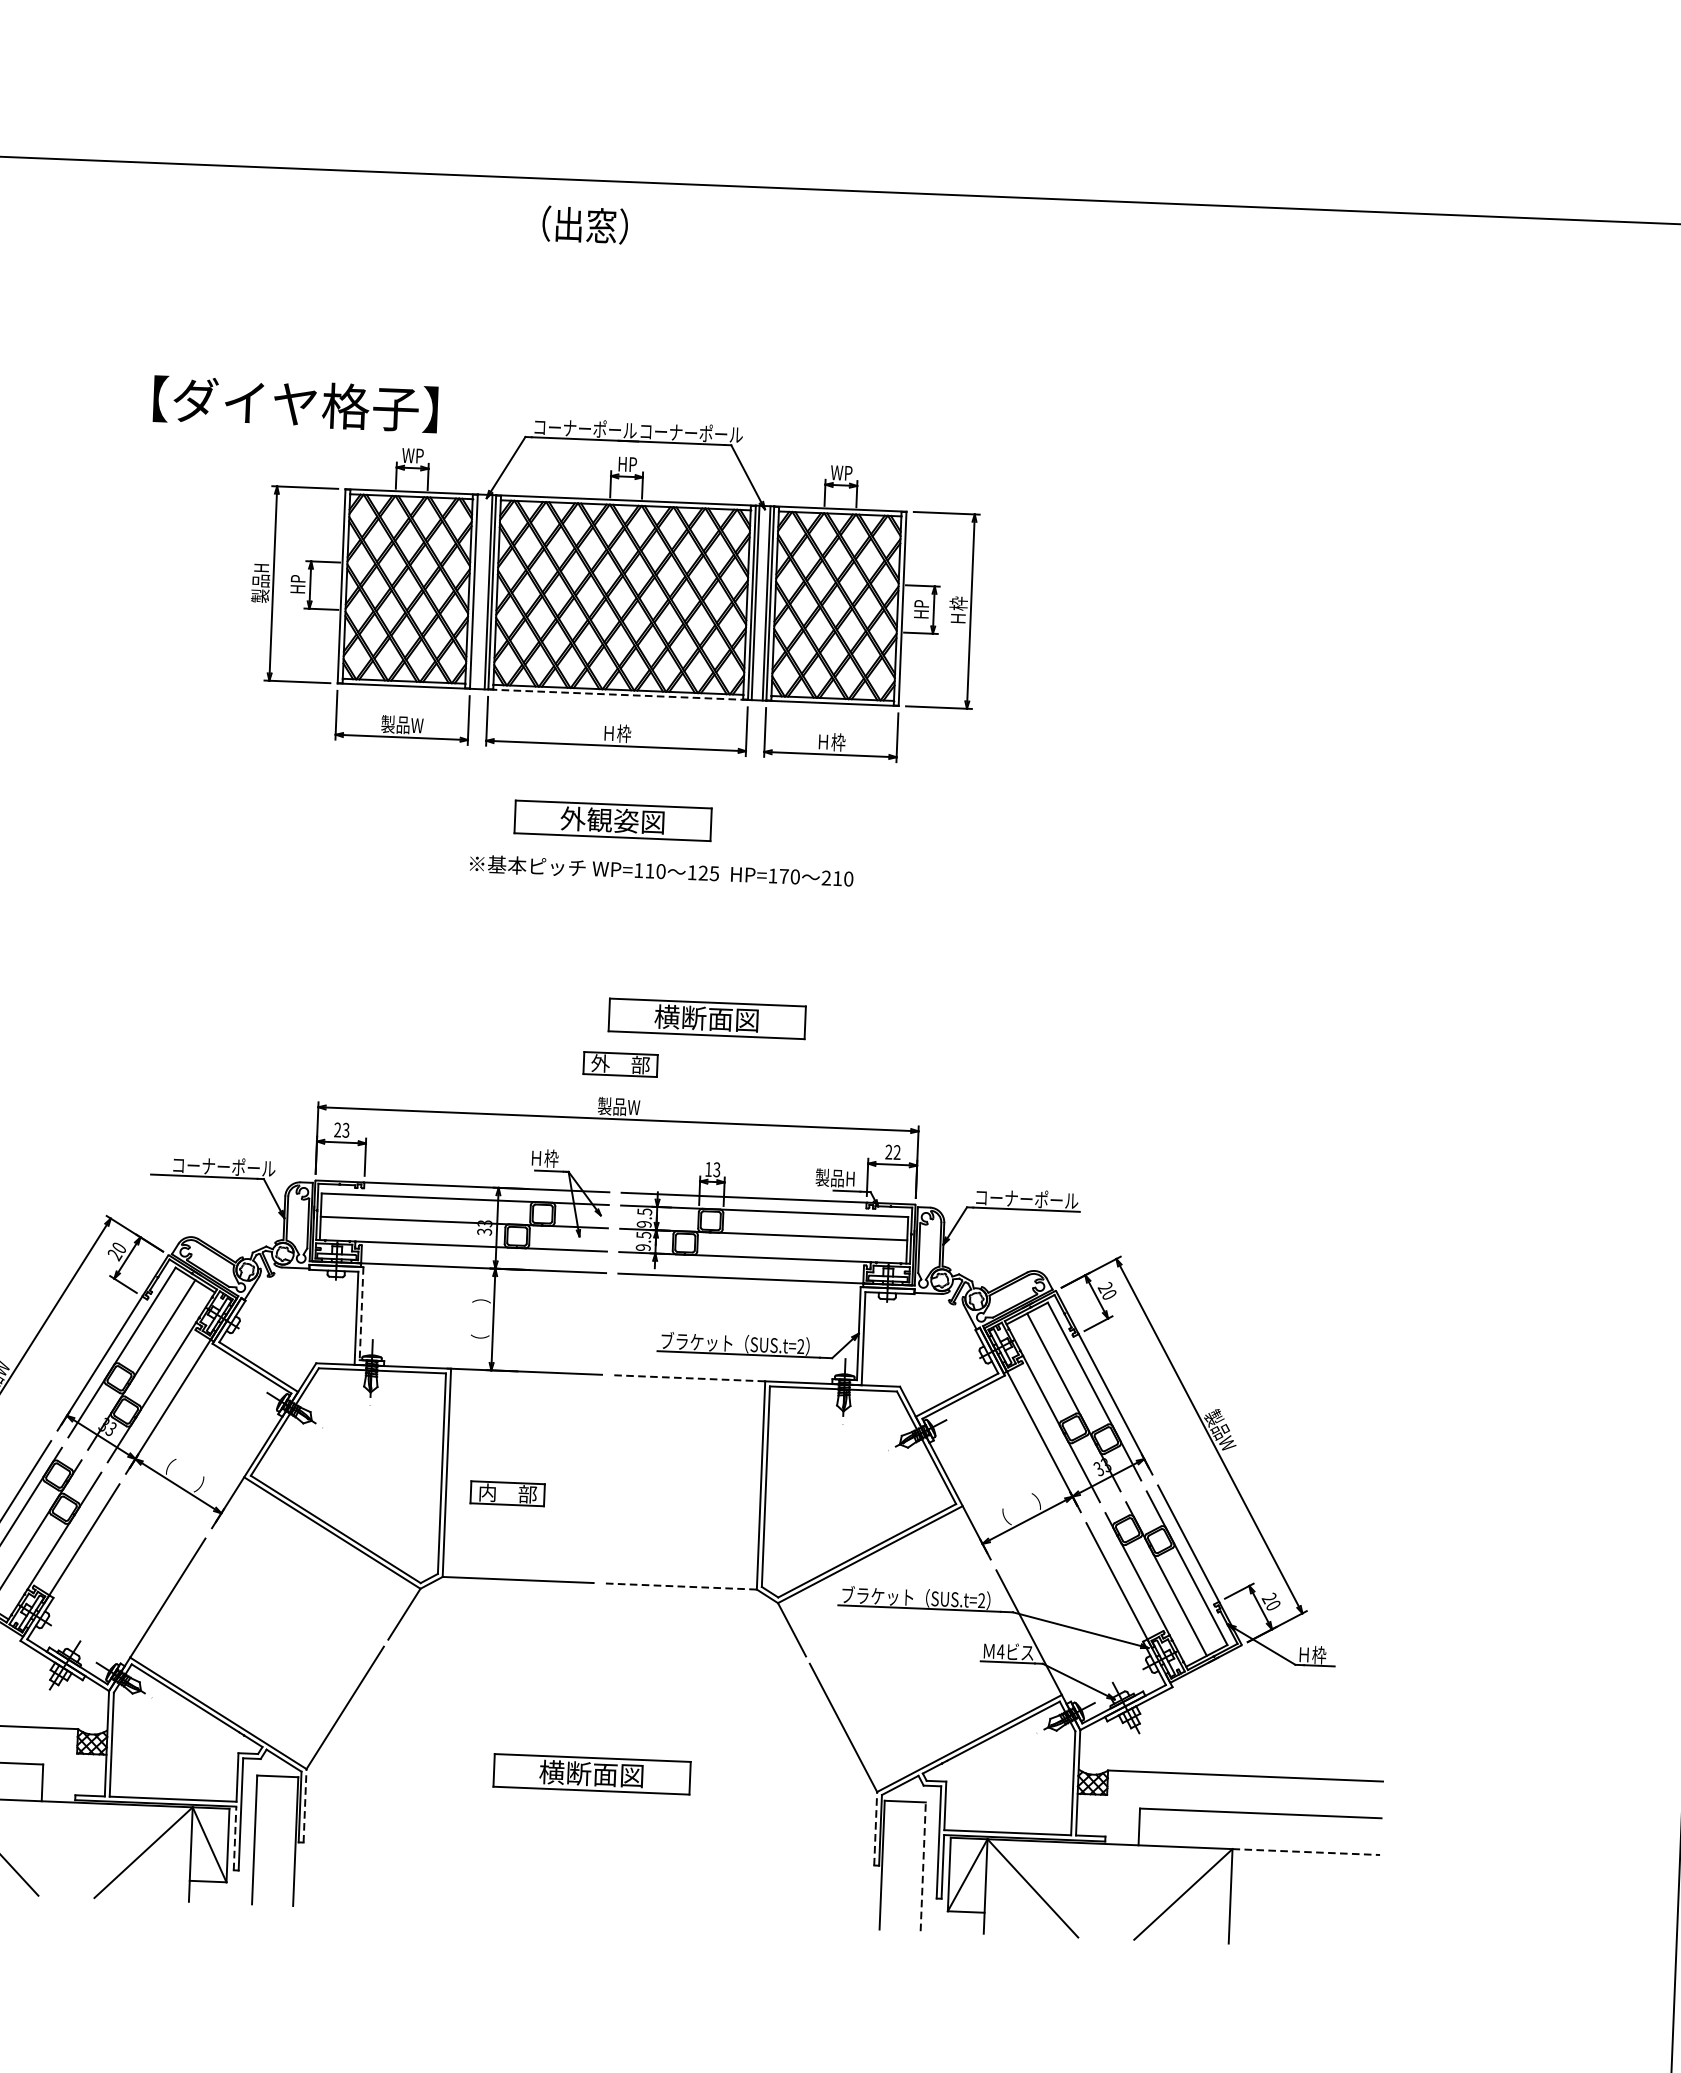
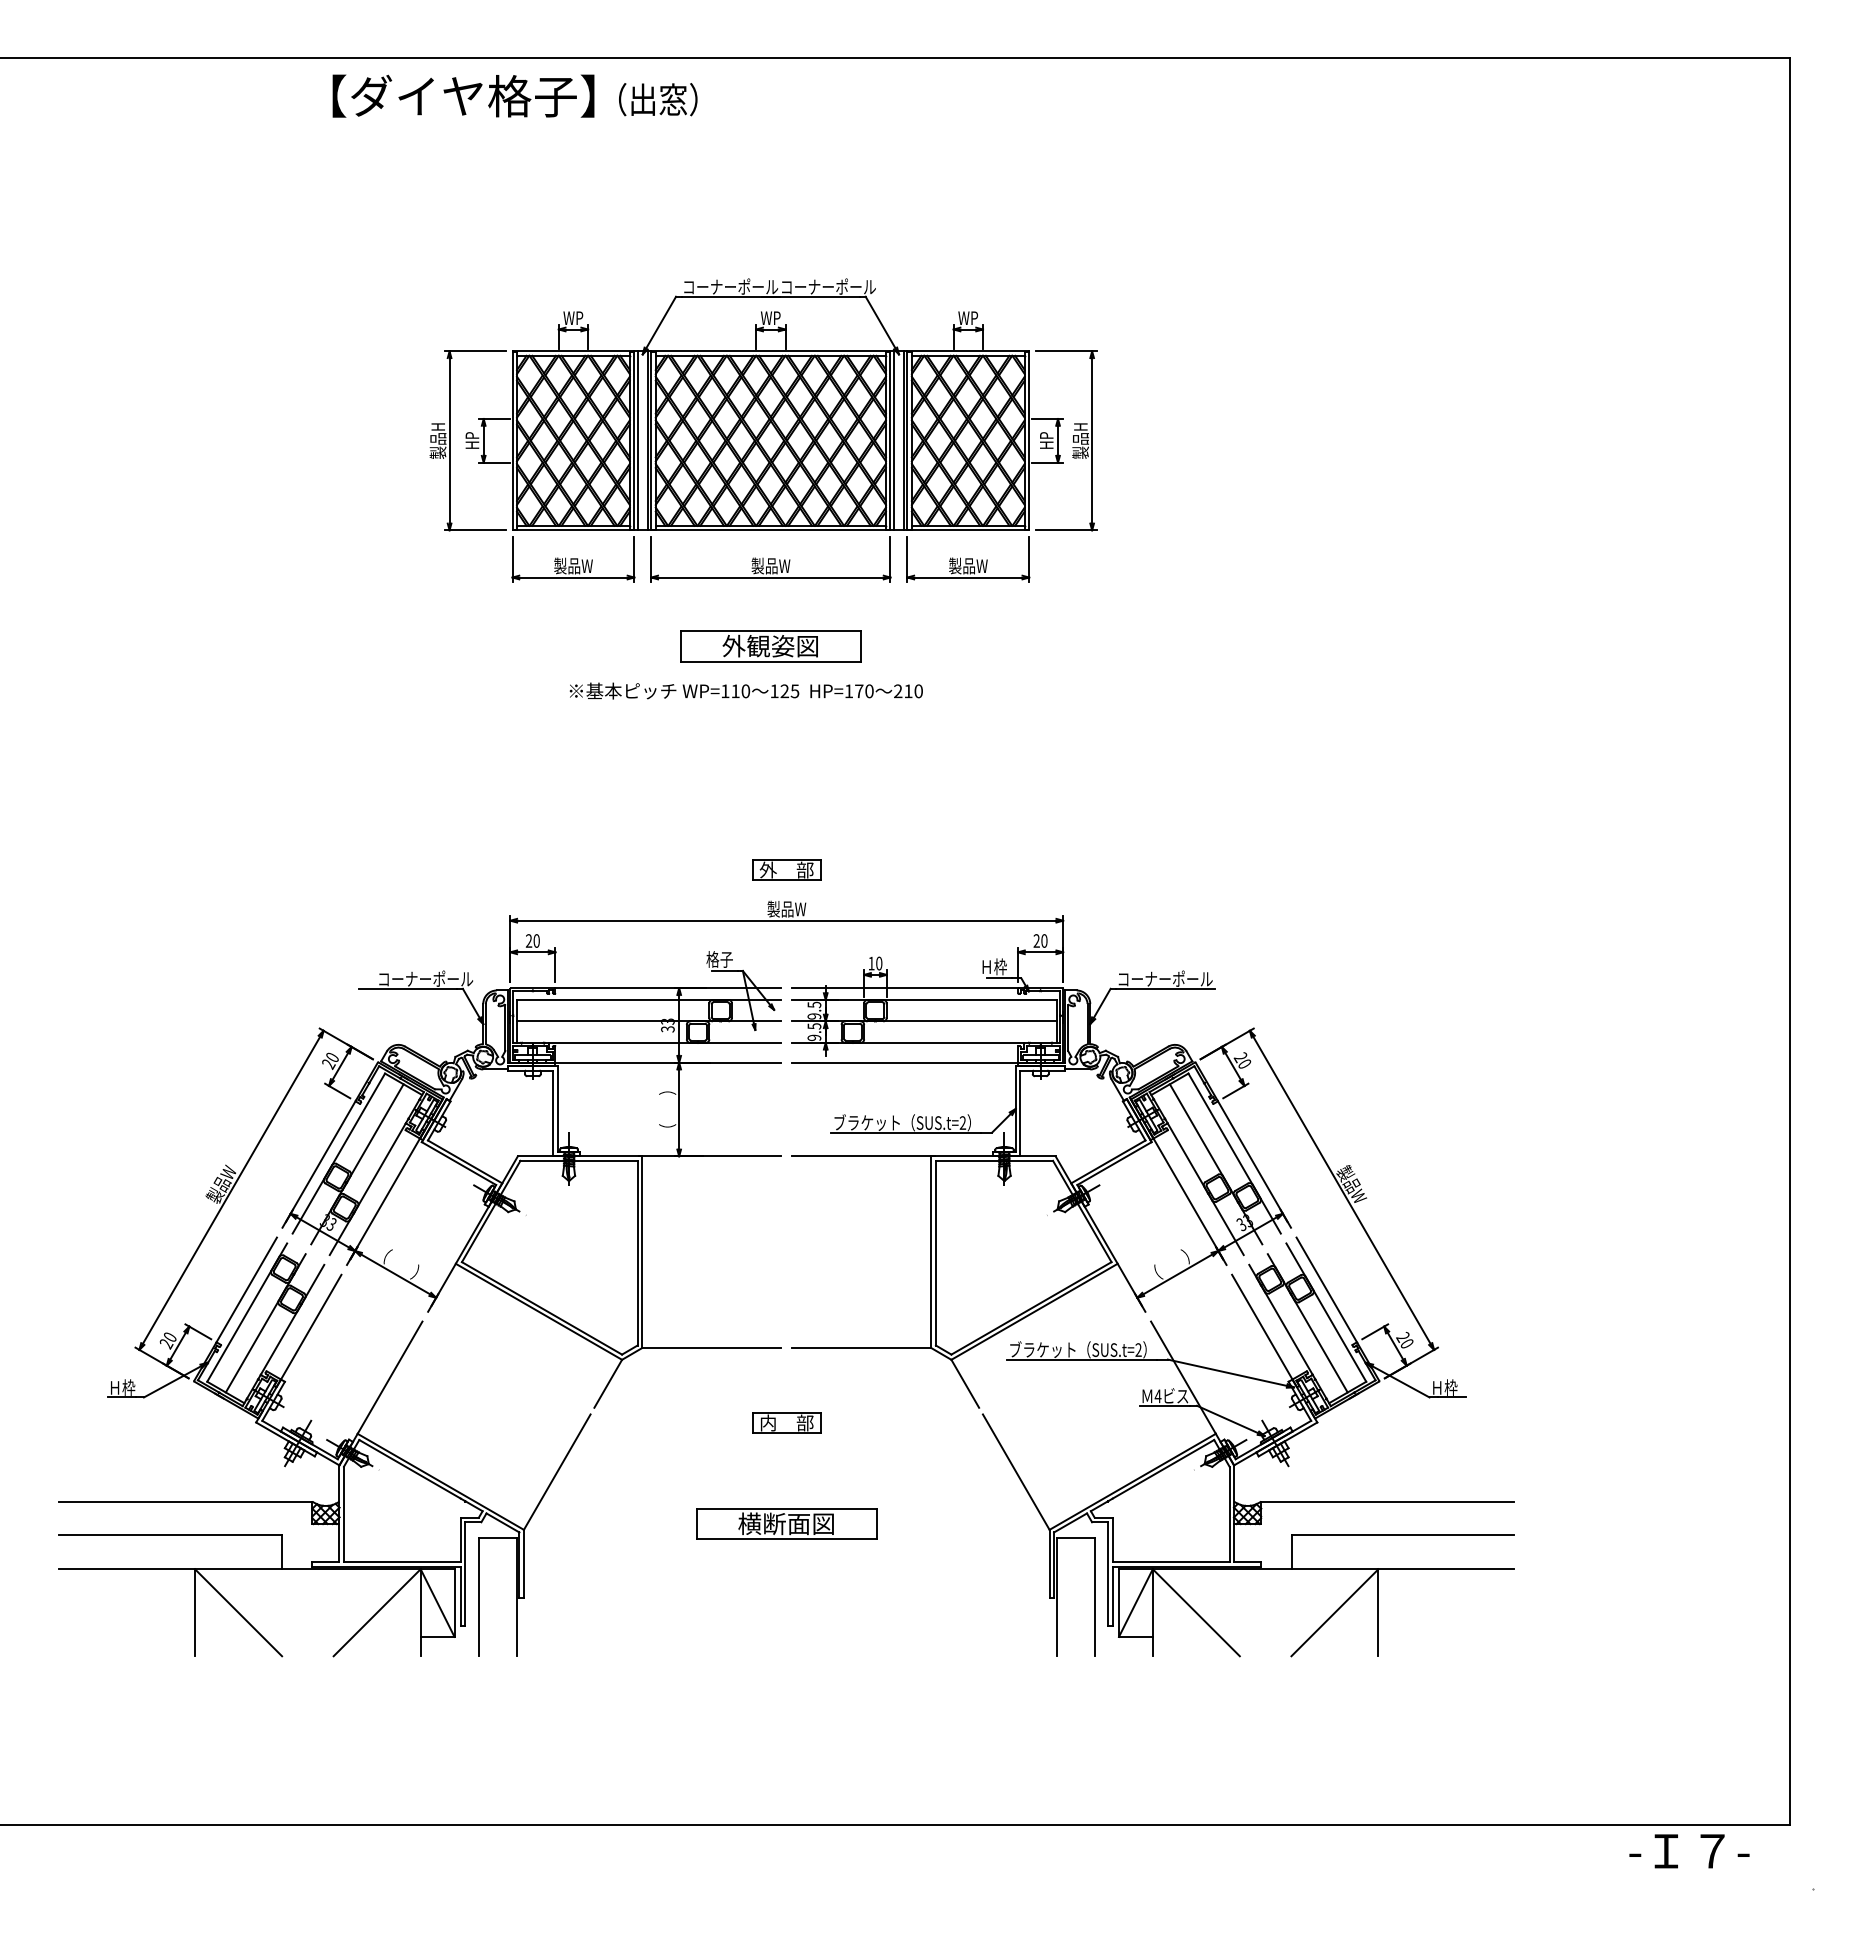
text: (585, 224) -> (658, 99), moved
text: (295, 403) -> (463, 95), moved
text: (627, 463) -> (770, 317), HP -> WP
line: (477, 591) -> (637, 440), added
text: (958, 610) -> (1080, 440), Ｈ枠 -> 製品H
line: (617, 694) -> (770, 530), dashed -> solid
text: (616, 732) -> (770, 565), Ｈ枠 -> 製品W
text: (831, 741) -> (968, 565), Ｈ枠 -> 製品W
text: (660, 870) -> (745, 690), moved
part: (707, 1018) -> (864, 824), removed
text: (345, 1129) -> (536, 940), 23 -> 20
text: (897, 1151) -> (1044, 940), 22 -> 20
text: (543, 1158) -> (719, 959), Ｈ枠 -> 格子
text: (717, 1169) -> (879, 963), 13 -> 10
text: (835, 1177) -> (988, 966), 製品H -> Ｈ枠
line: (361, 1313) -> (557, 1108), dashed -> solid
line: (692, 1378) -> (864, 1156), dashed -> solid
part: (507, 1492) -> (786, 1422), moved
line: (680, 1586) -> (861, 1348), dashed -> solid
line: (304, 1805) -> (523, 1563), dashed -> solid
line: (875, 1828) -> (1049, 1563), dashed -> solid
line: (234, 1837) -> (460, 1595), dashed -> solid
line: (1306, 1852) -> (1446, 1569), dashed -> solid
line: (923, 1866) -> (1094, 1596), dashed -> solid

